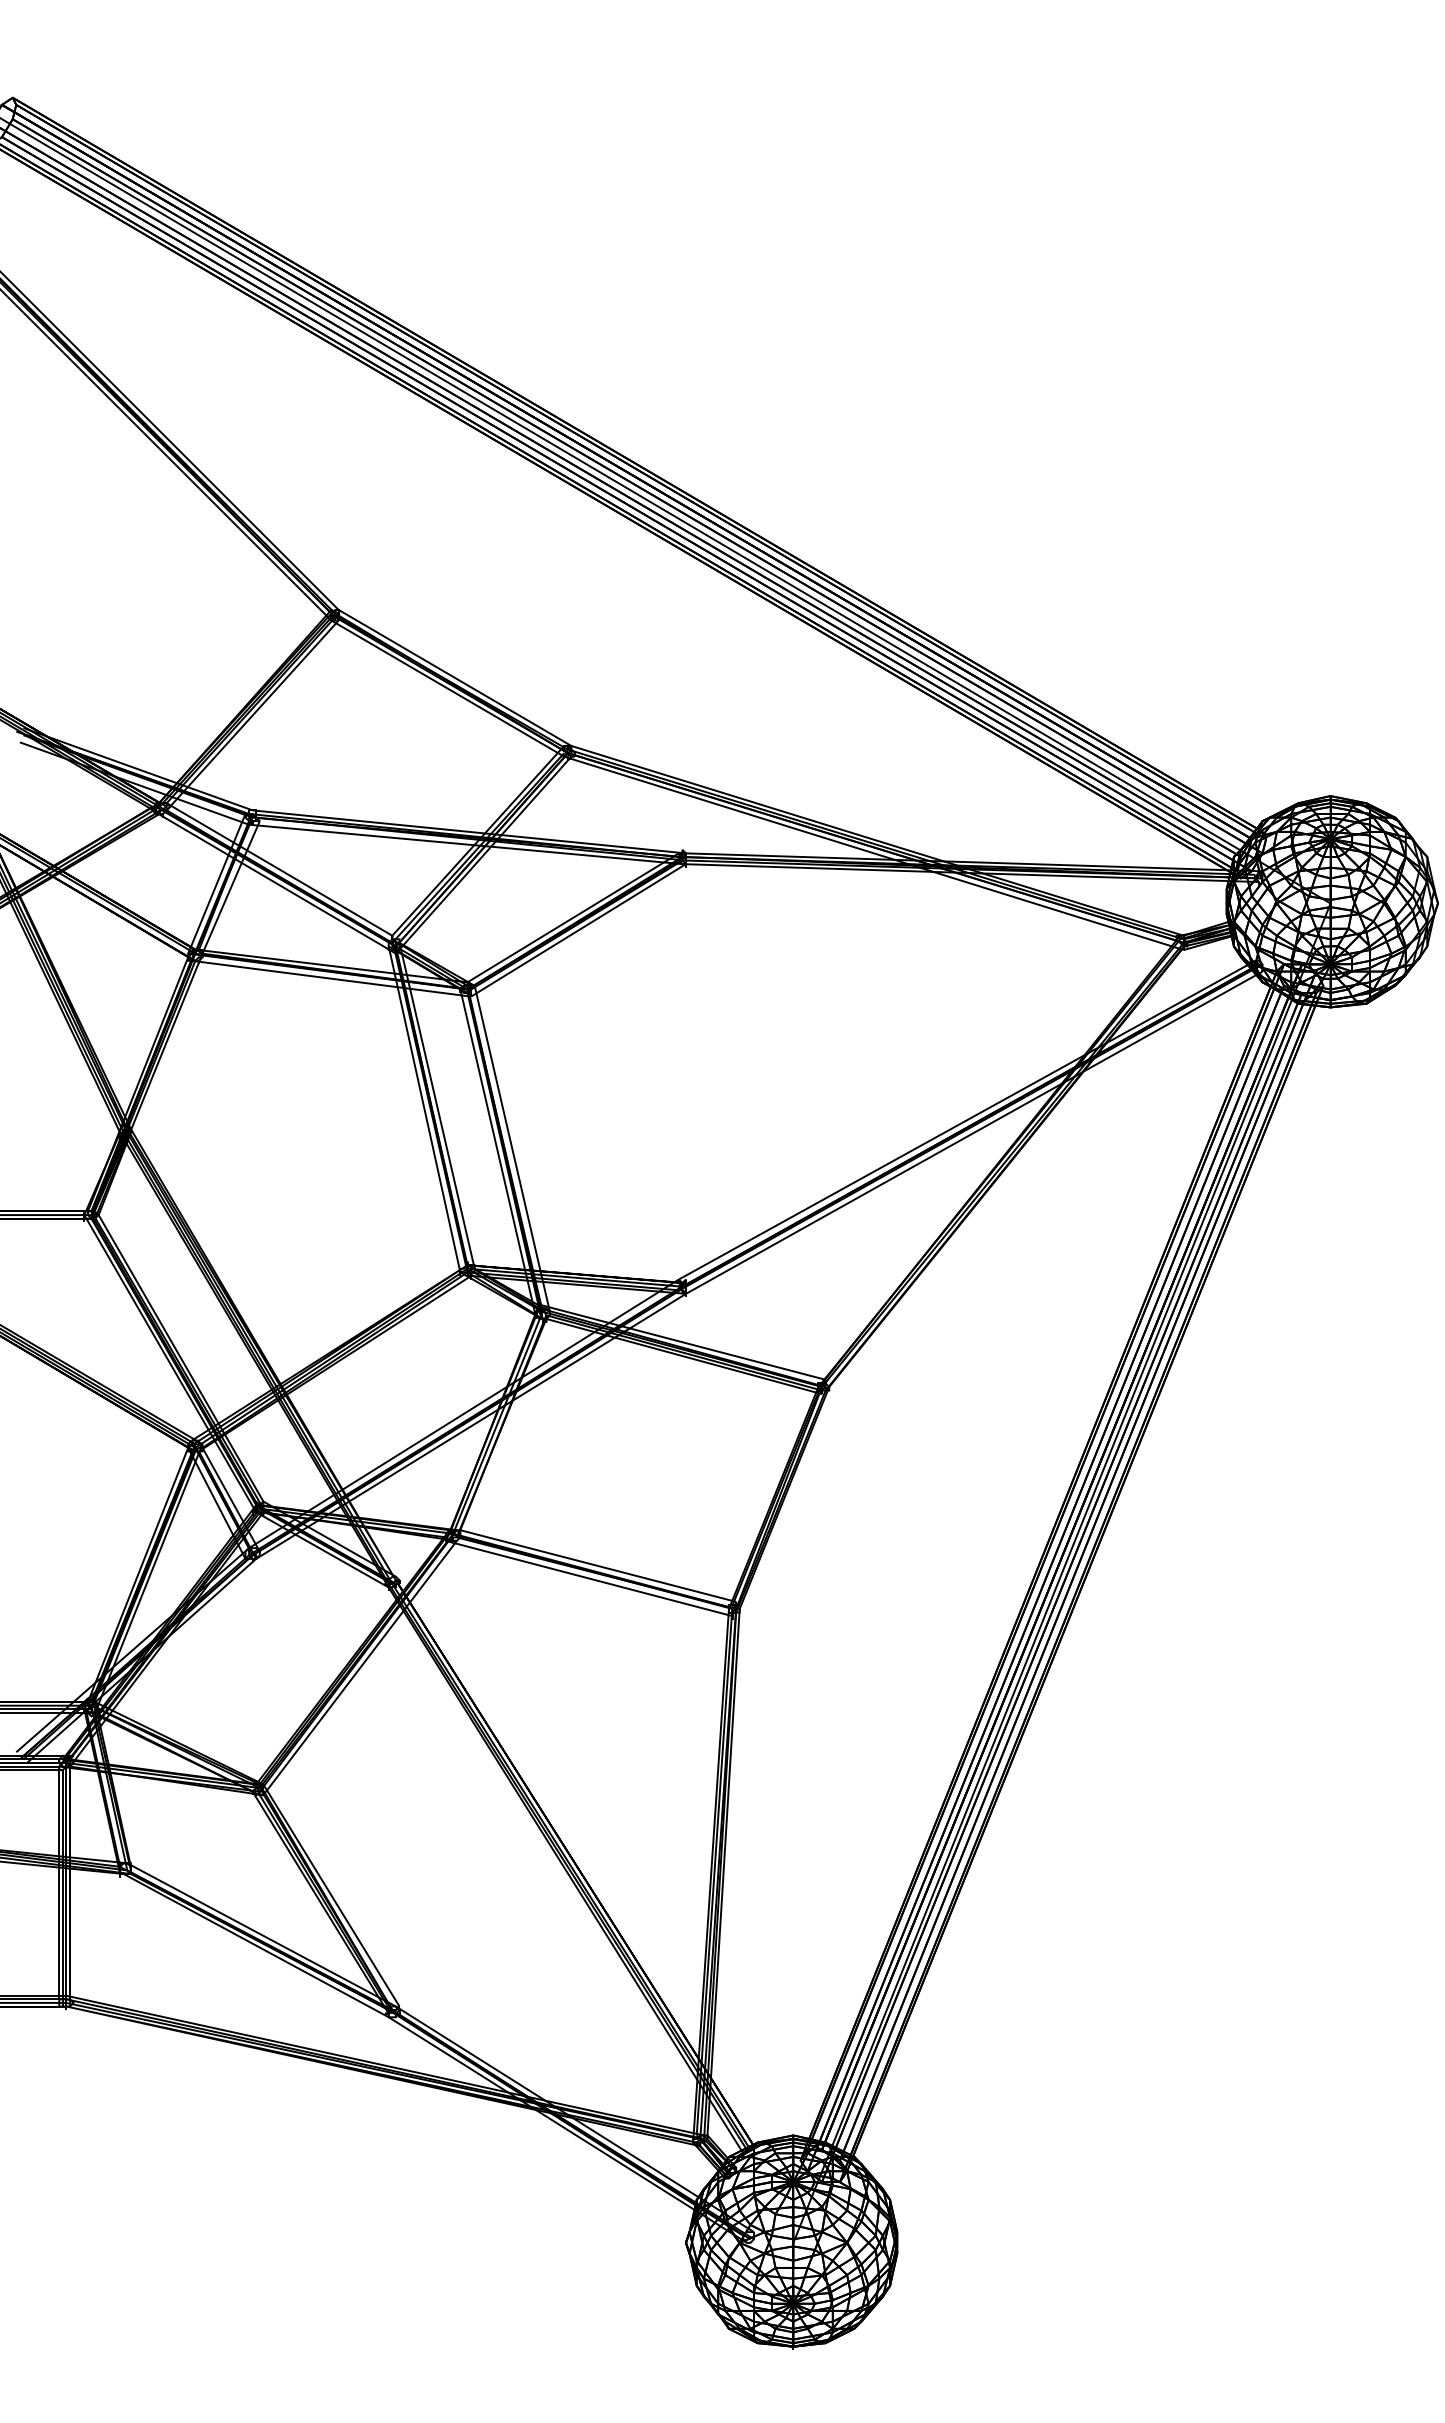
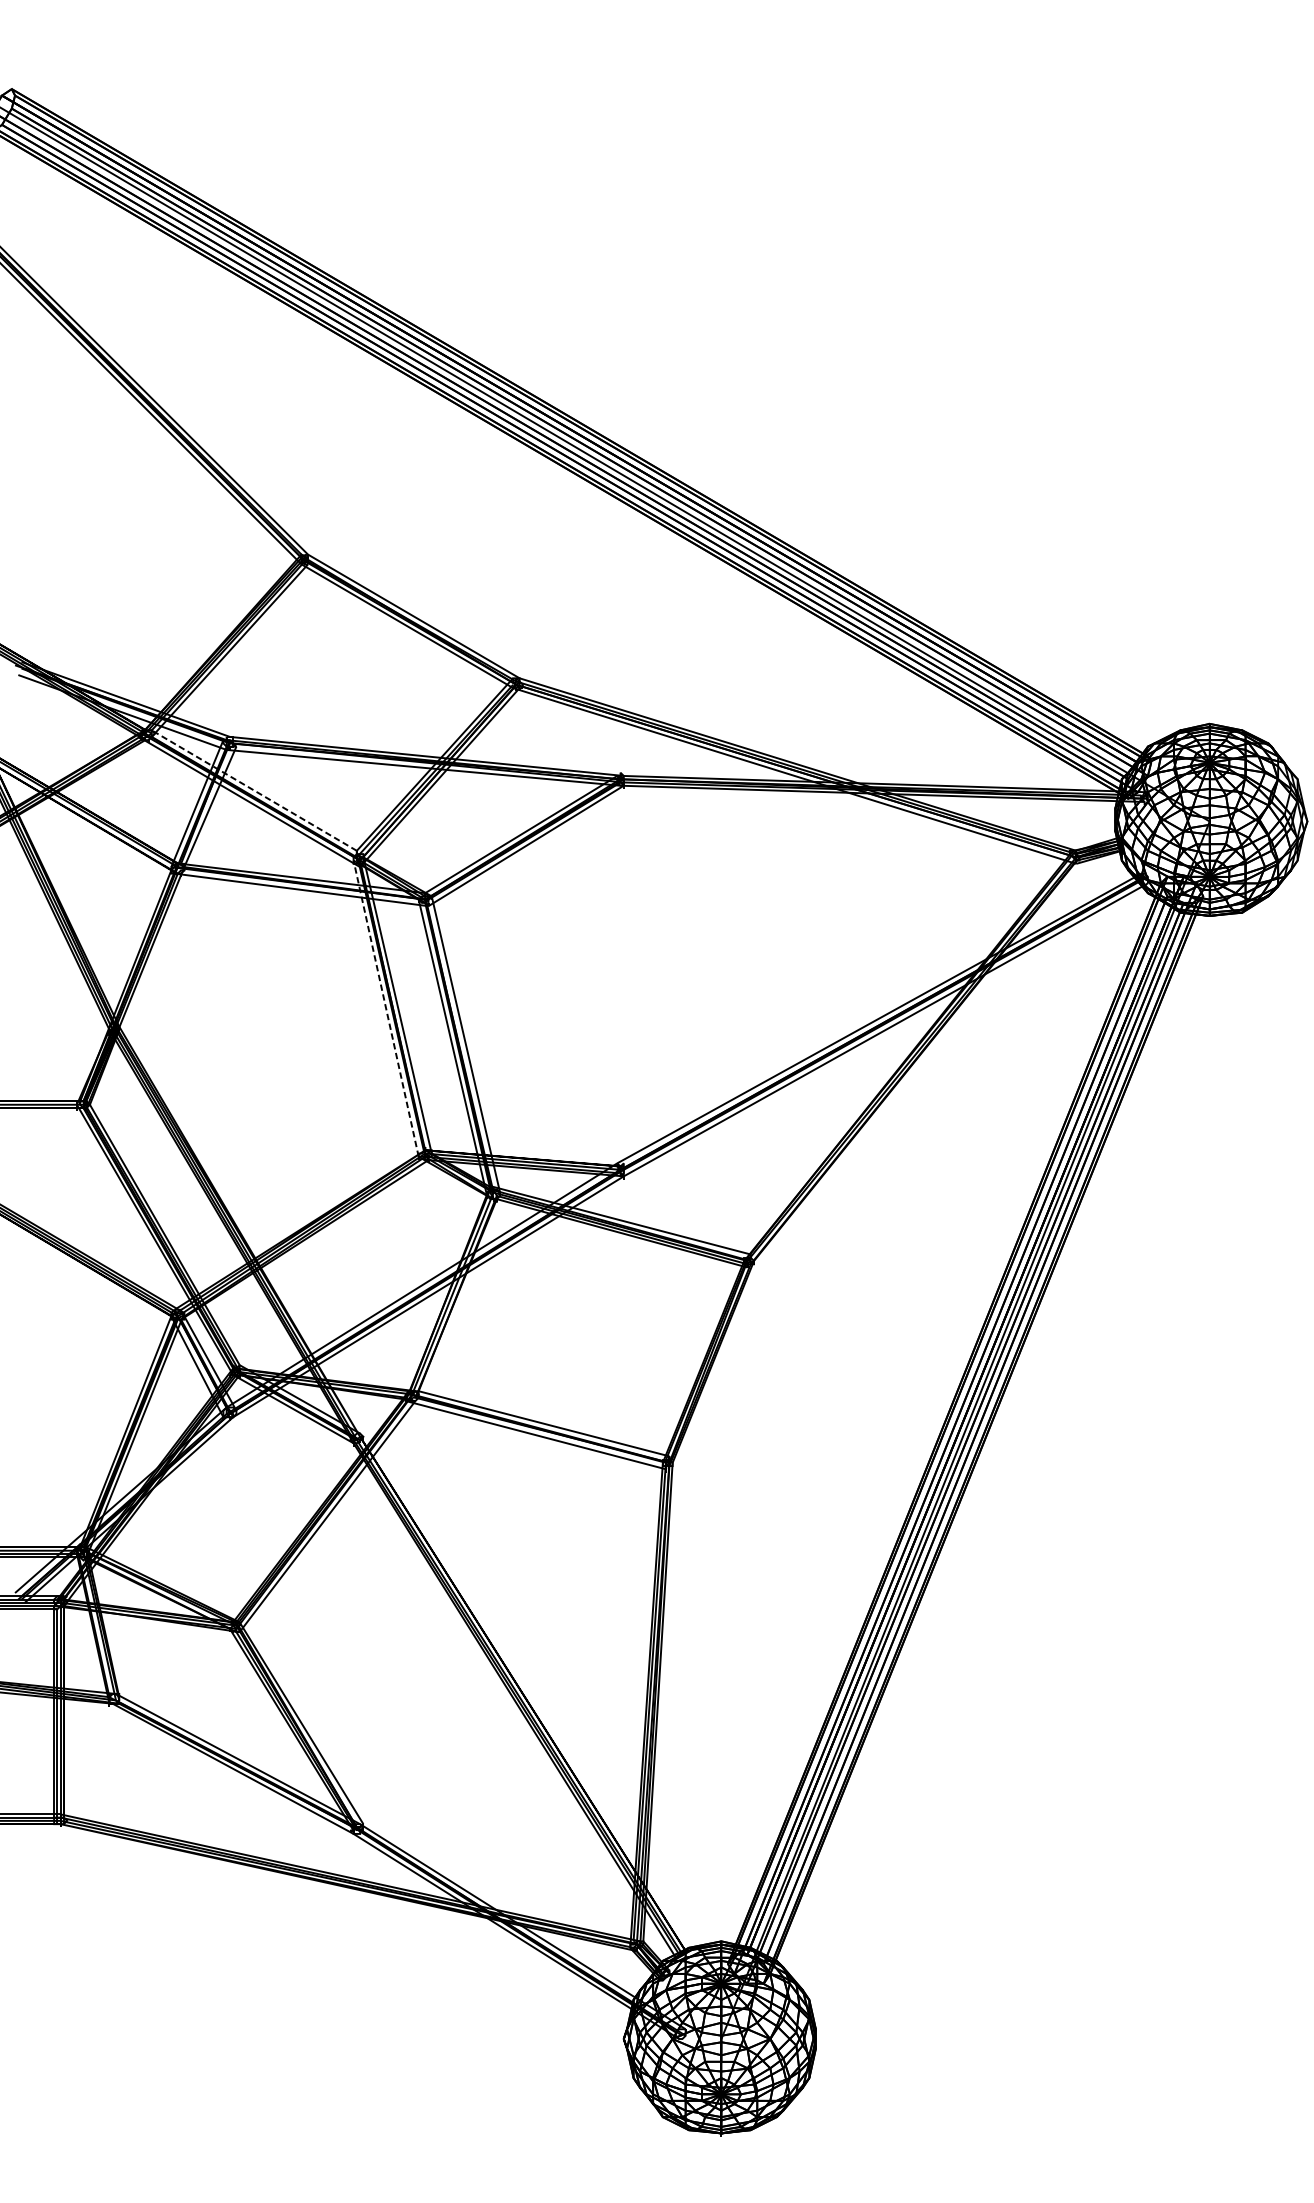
line: (279, 869) -> (254, 790), solid -> dashed
line: (424, 1109) -> (386, 1008), solid -> dashed

